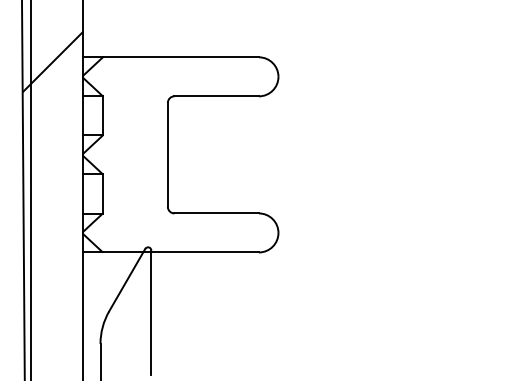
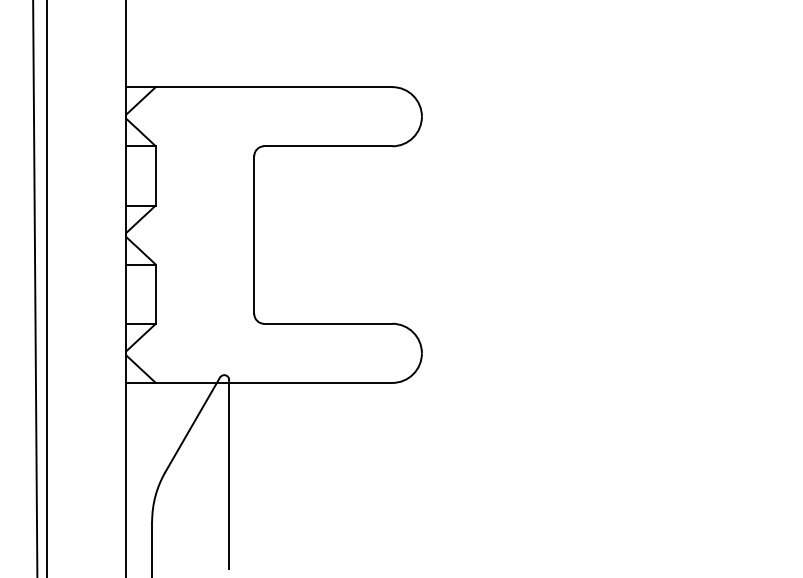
hatch: (52, 61) -> (79, 93), removed

